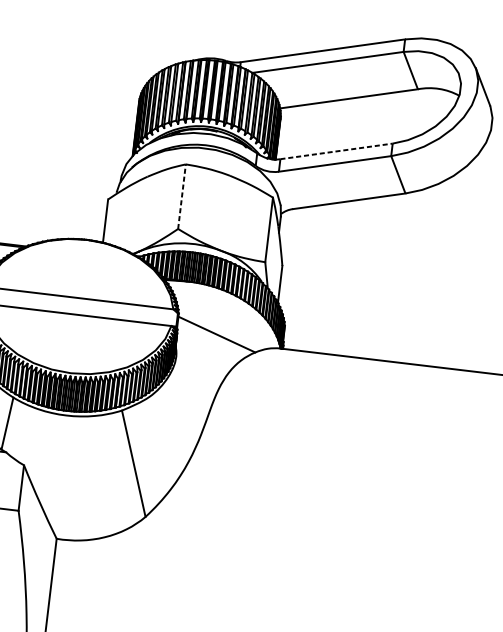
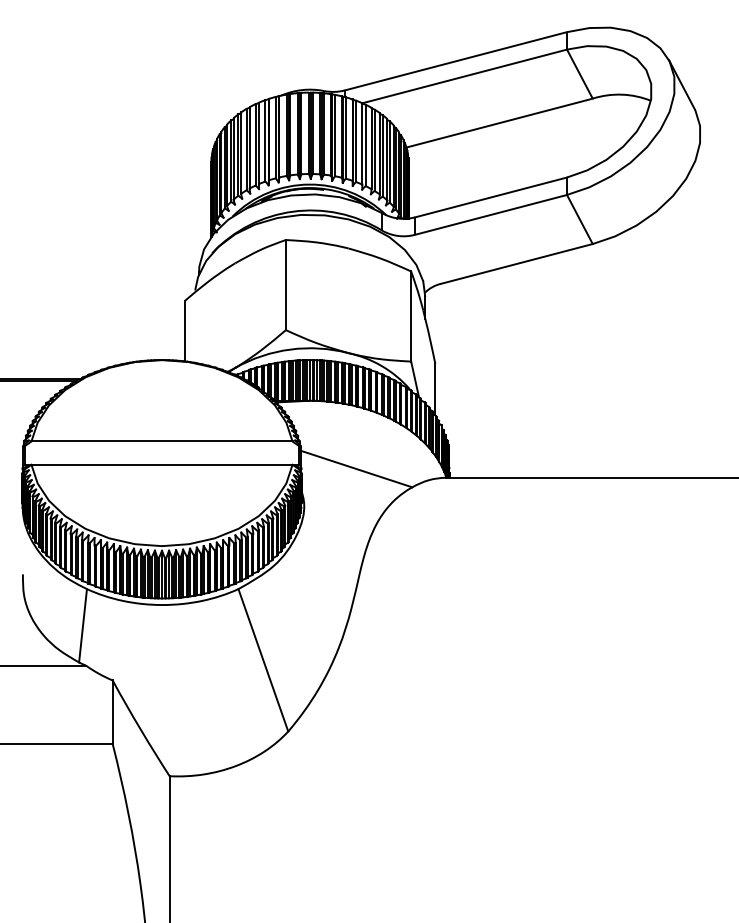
line: (336, 151) -> (491, 197), dashed -> solid
line: (181, 196) -> (285, 284), dashed -> solid

